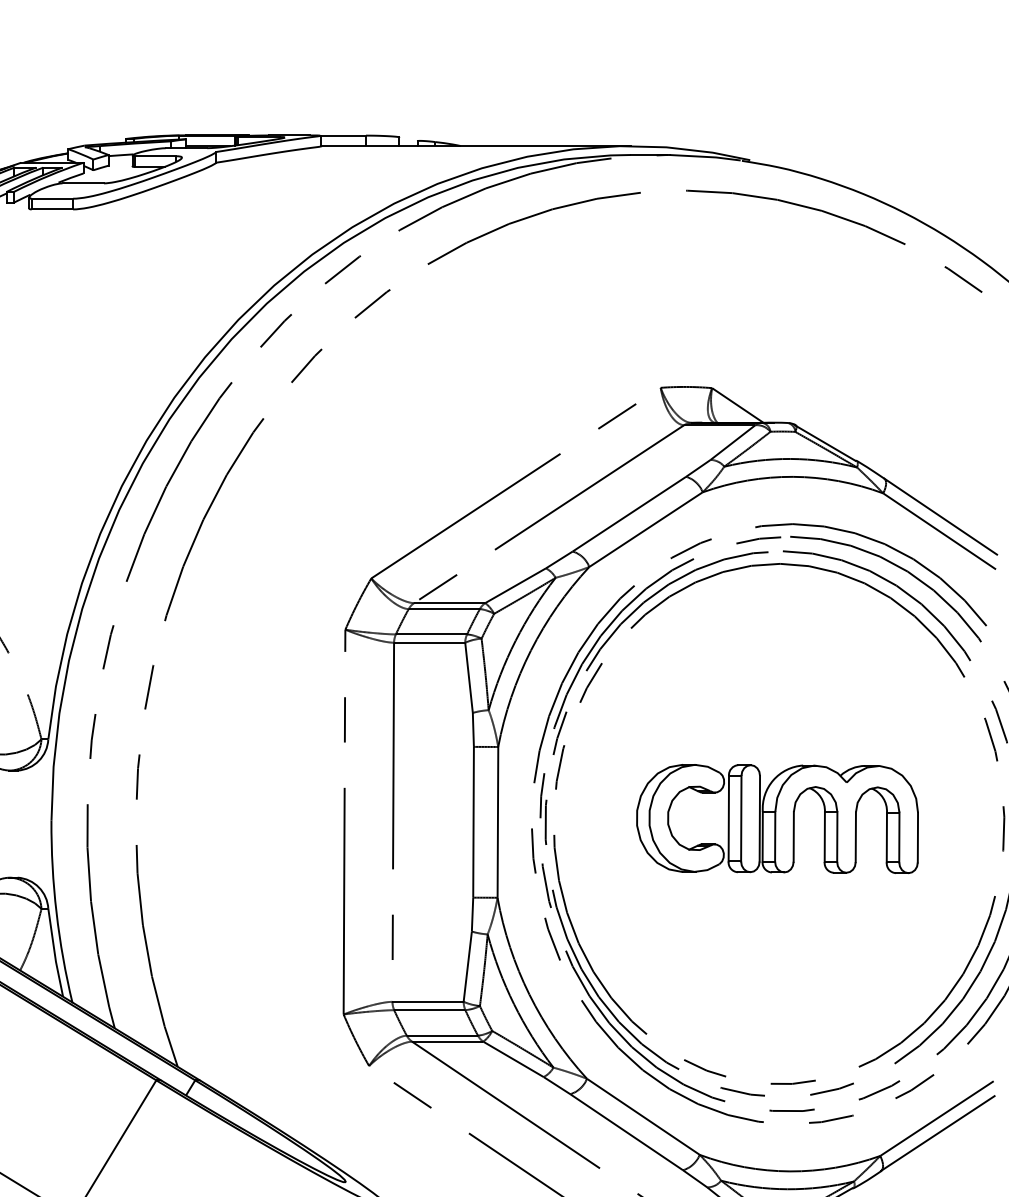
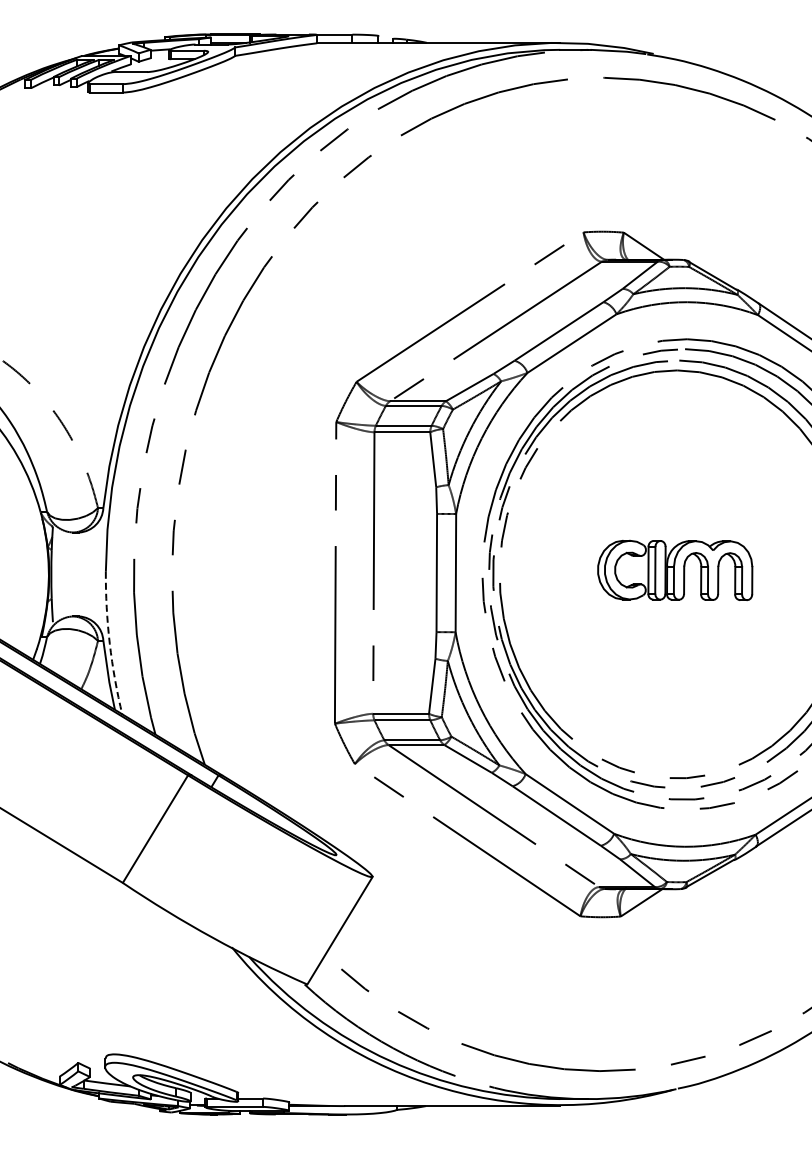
part: (778, 819) -> (675, 570), size x0.7
arc: (56, 912) -> (109, 643), solid -> dashed

